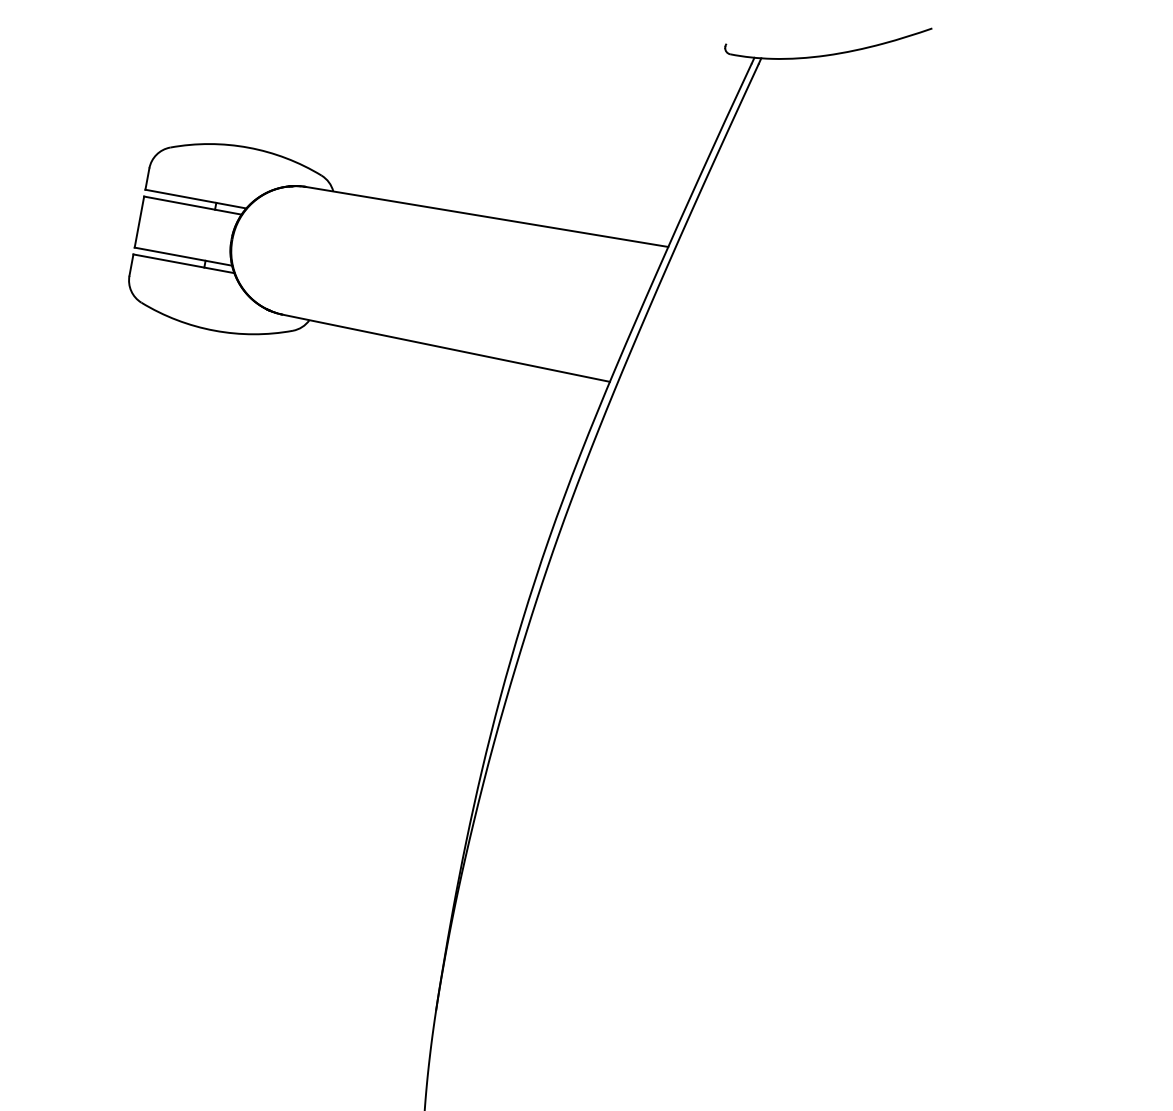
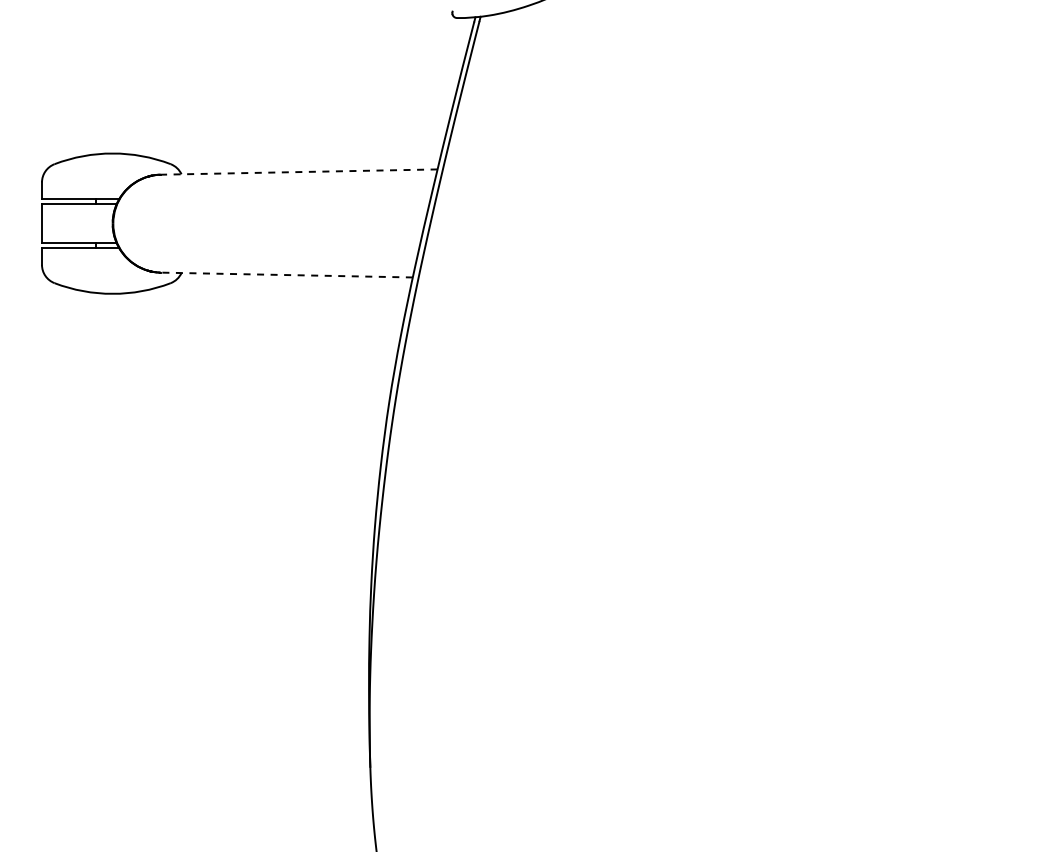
line: (486, 217) -> (298, 172), solid -> dashed
line: (445, 348) -> (286, 275), solid -> dashed

